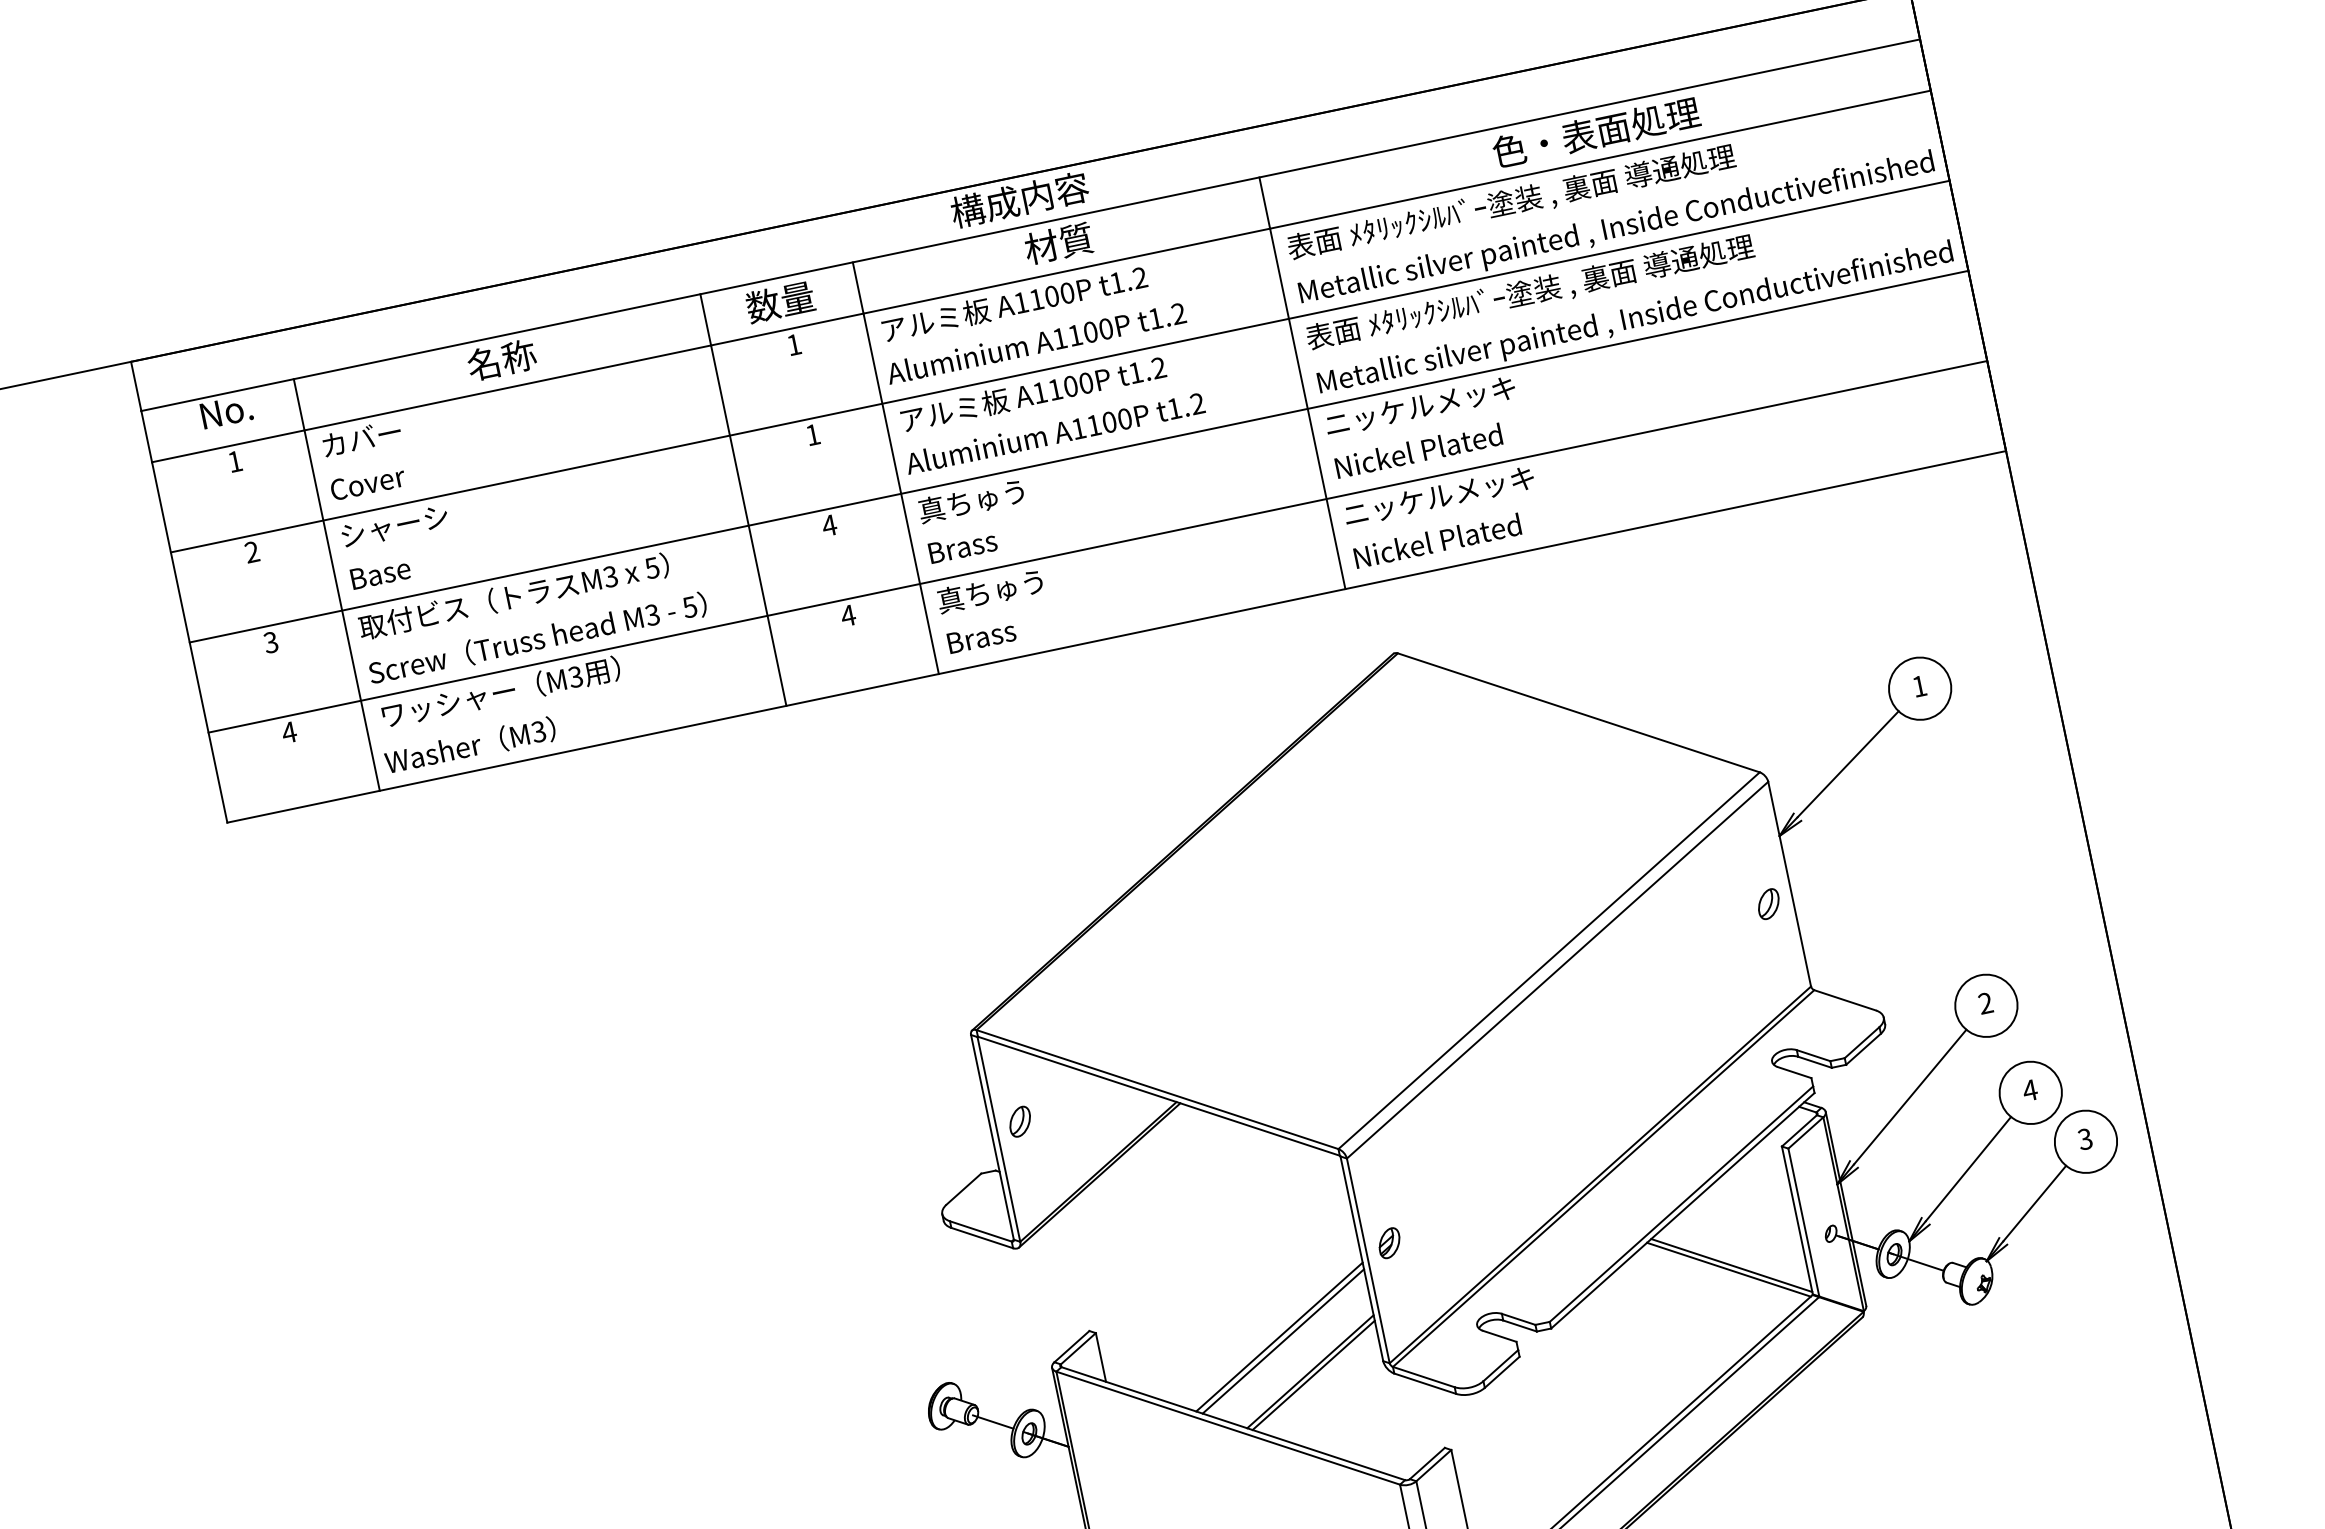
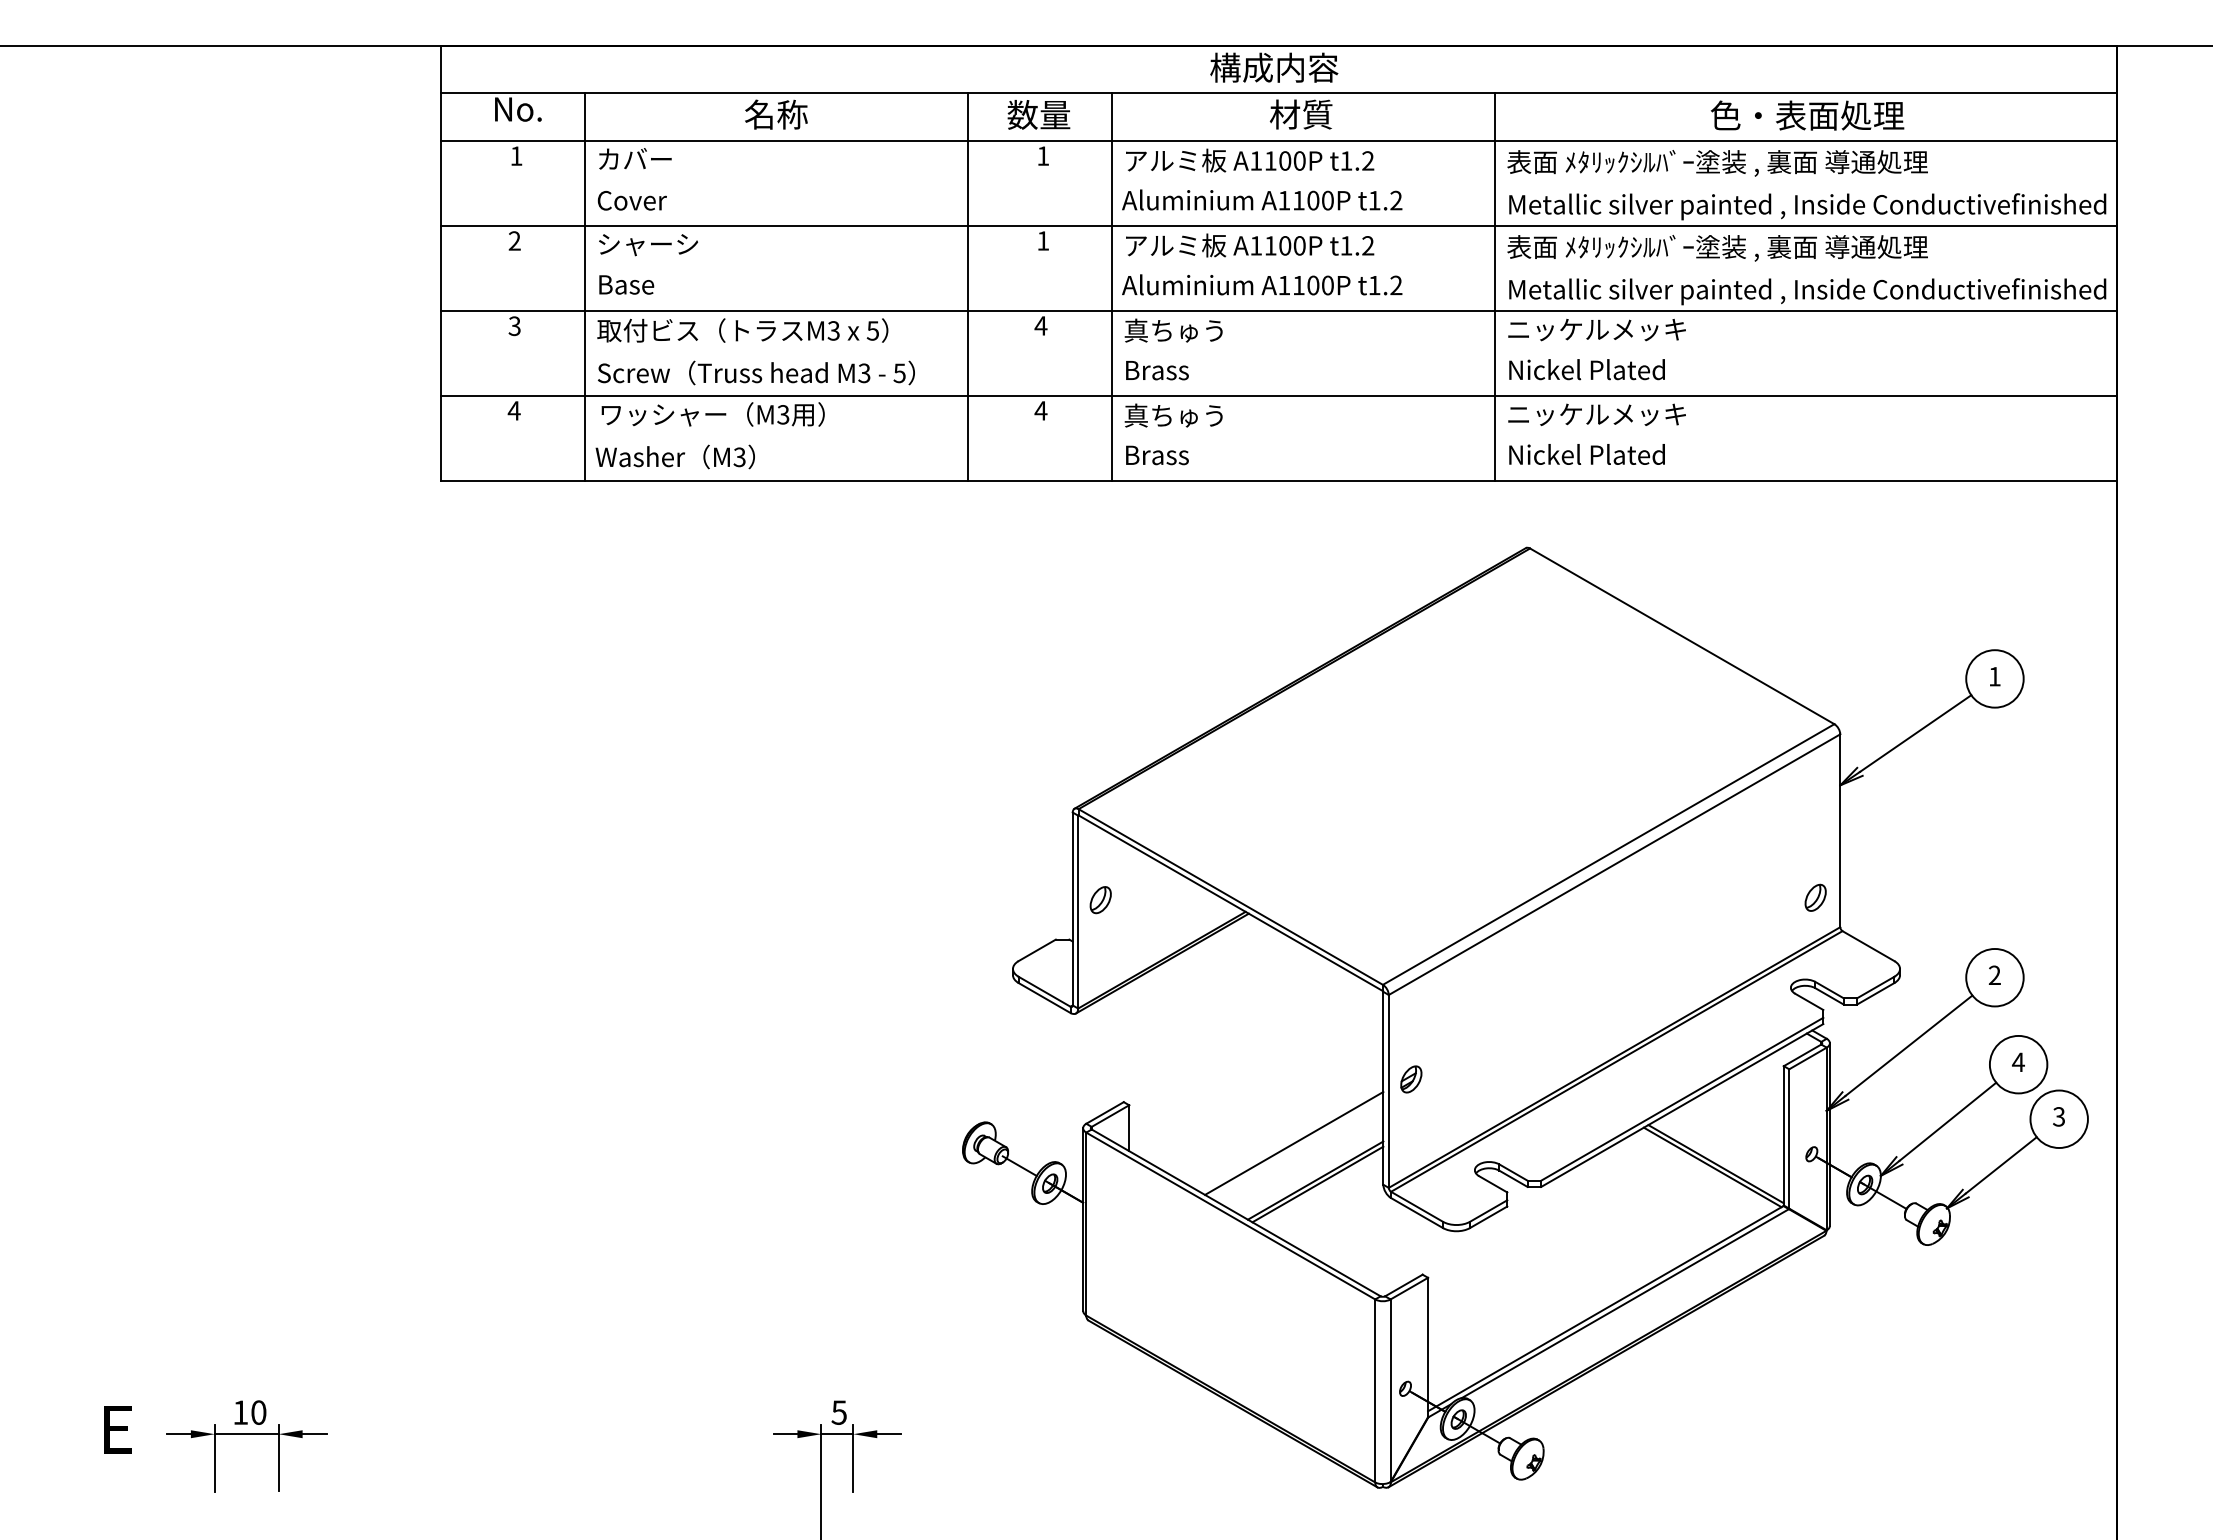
part: (1768, 903) -> (1815, 897), moved
line: (1282, 1341) -> (1296, 1148), removed

